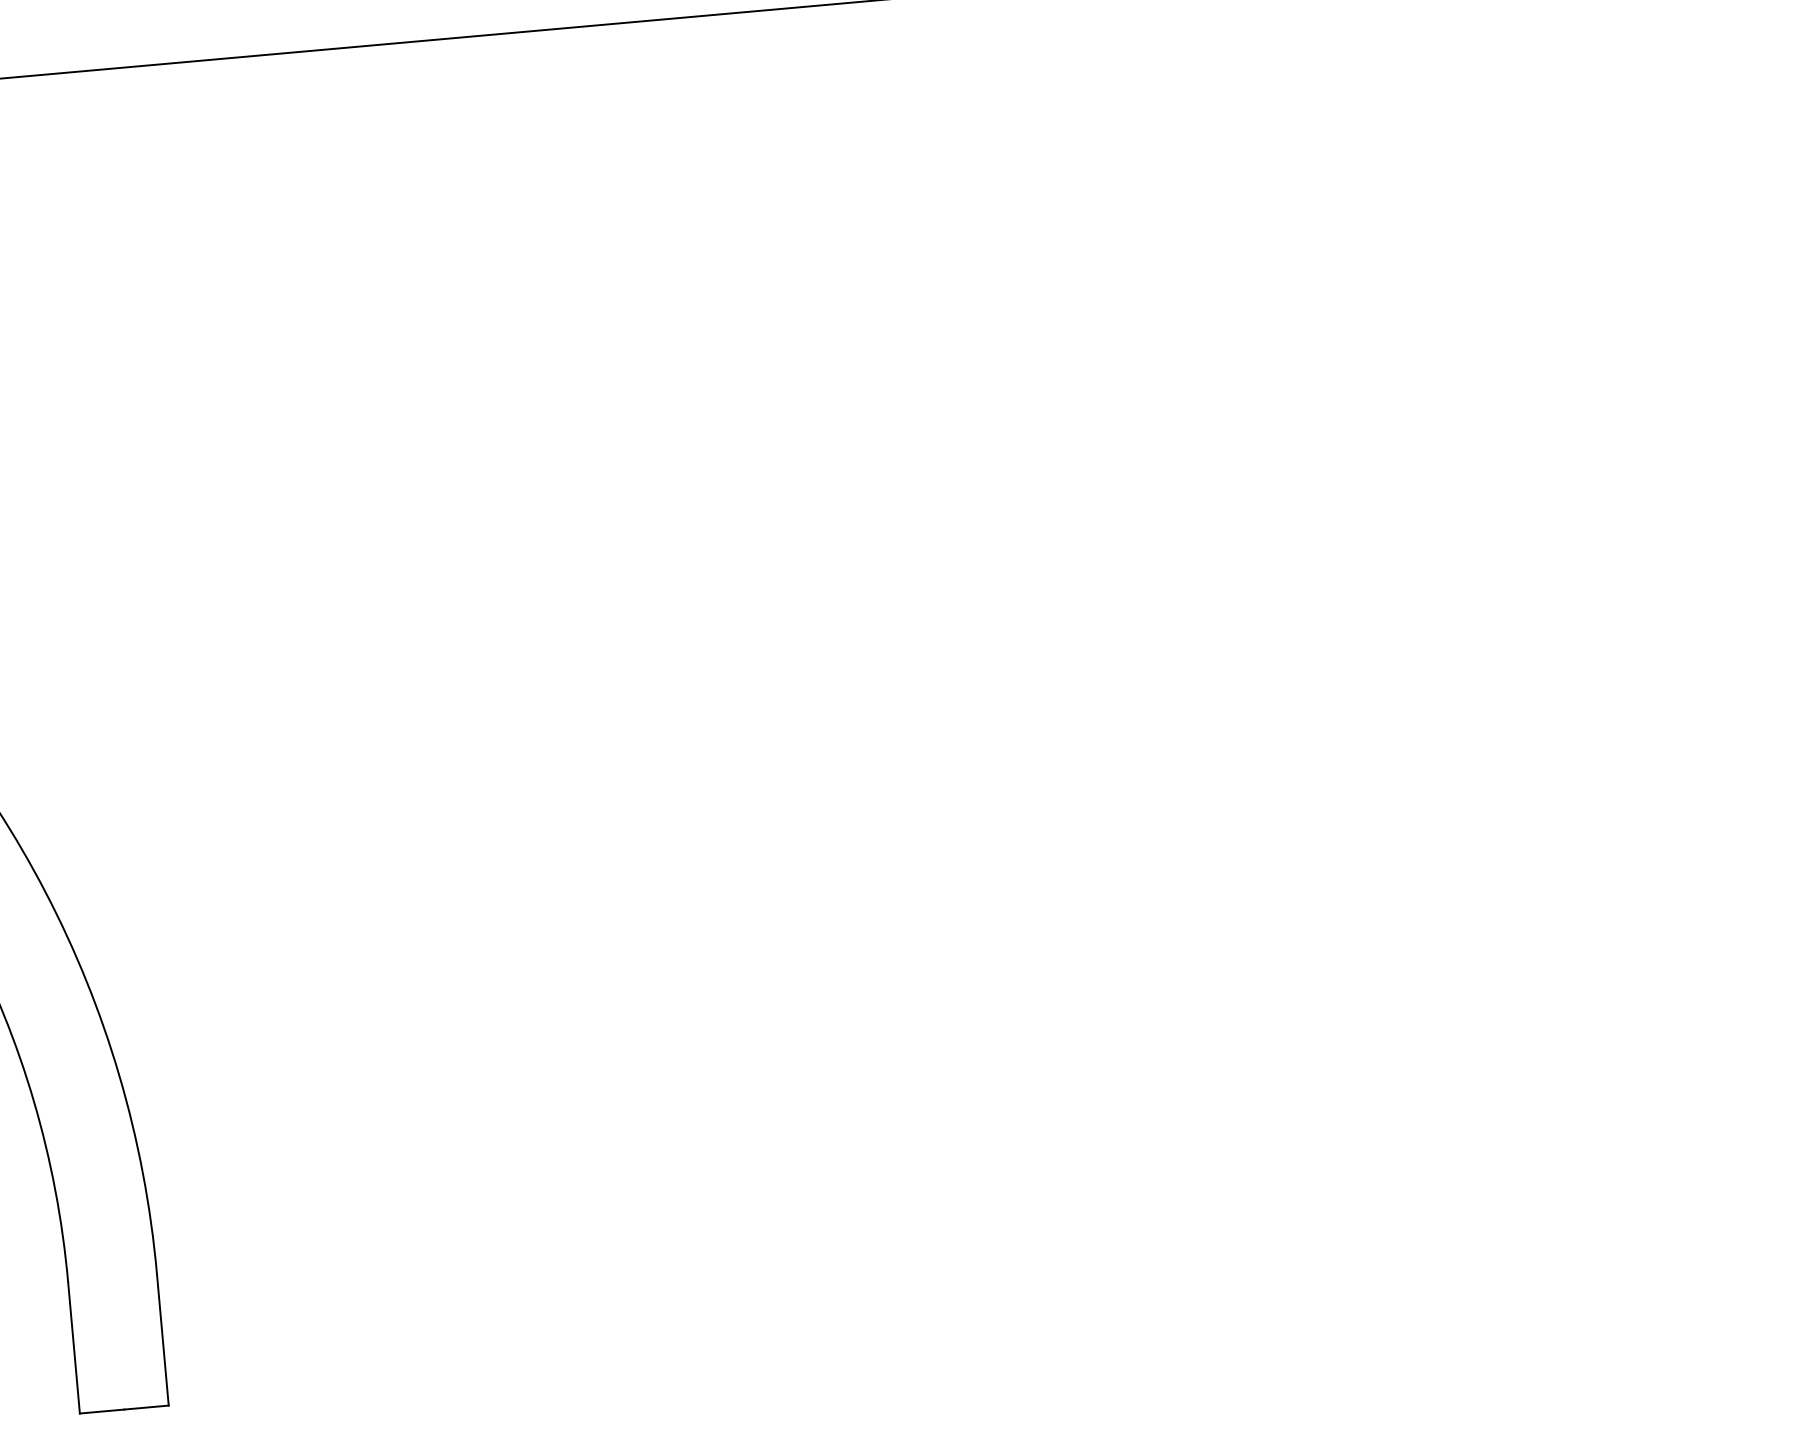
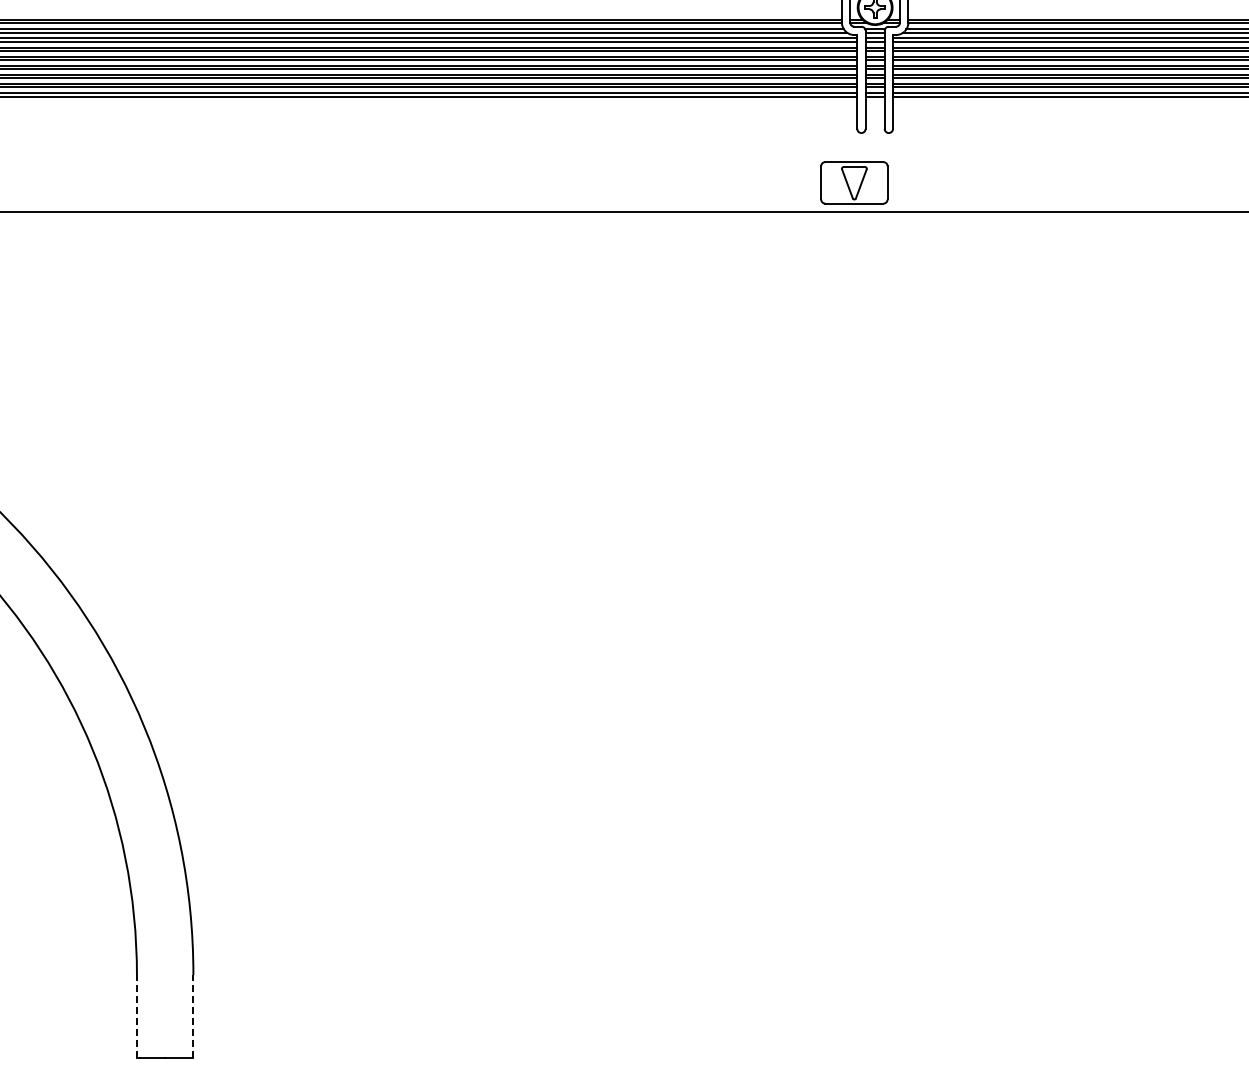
line: (163, 1340) -> (193, 1016), solid -> dashed
line: (73, 1348) -> (136, 1016), solid -> dashed

